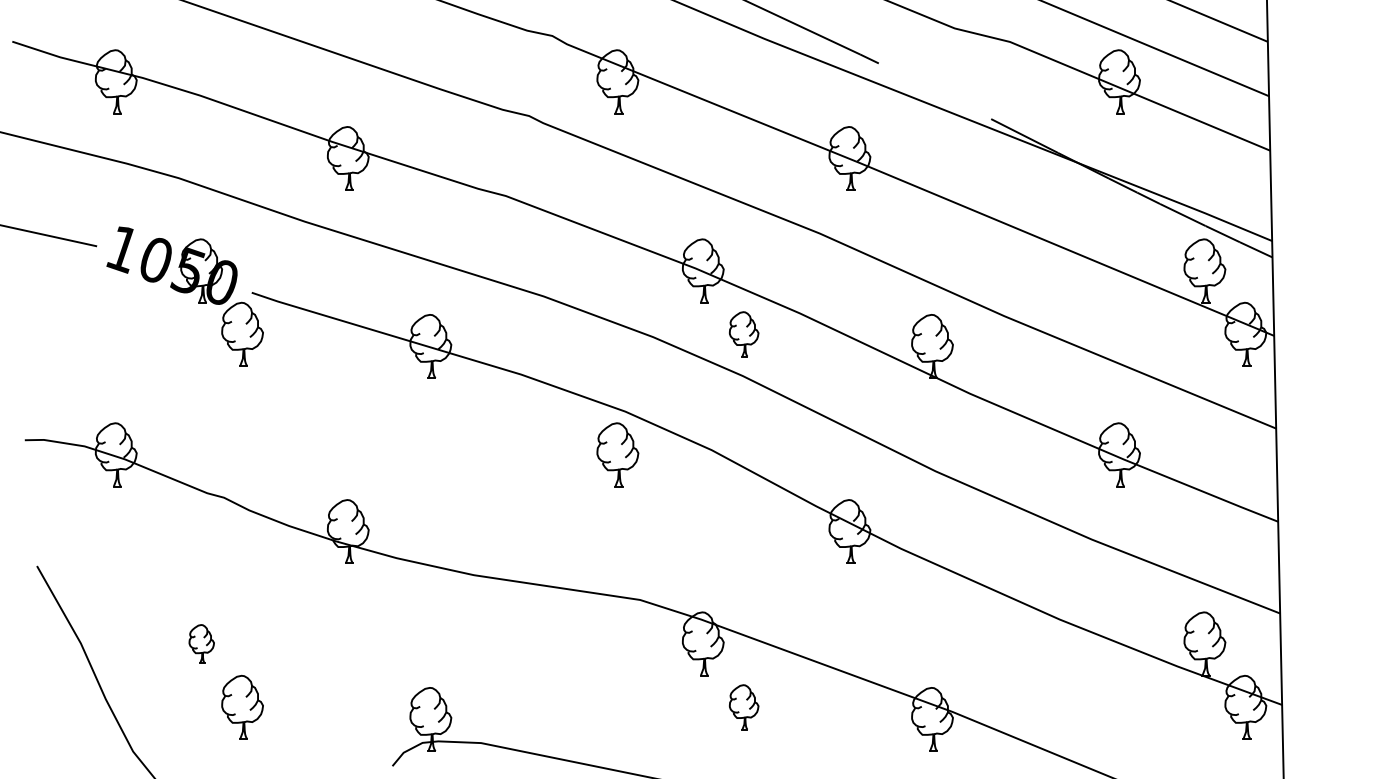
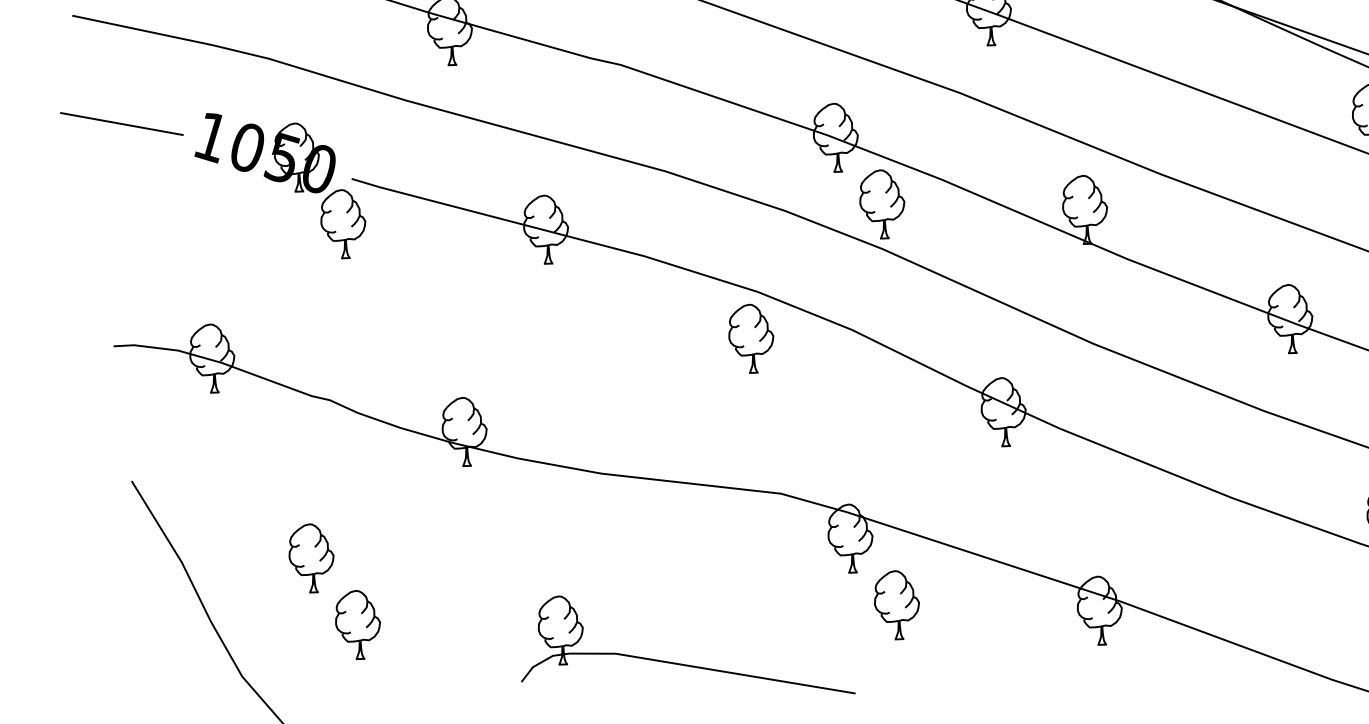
part: (743, 333) -> (881, 203), size x1.43
part: (201, 643) -> (311, 557), size x1.67
part: (743, 706) -> (896, 604), size x1.43

